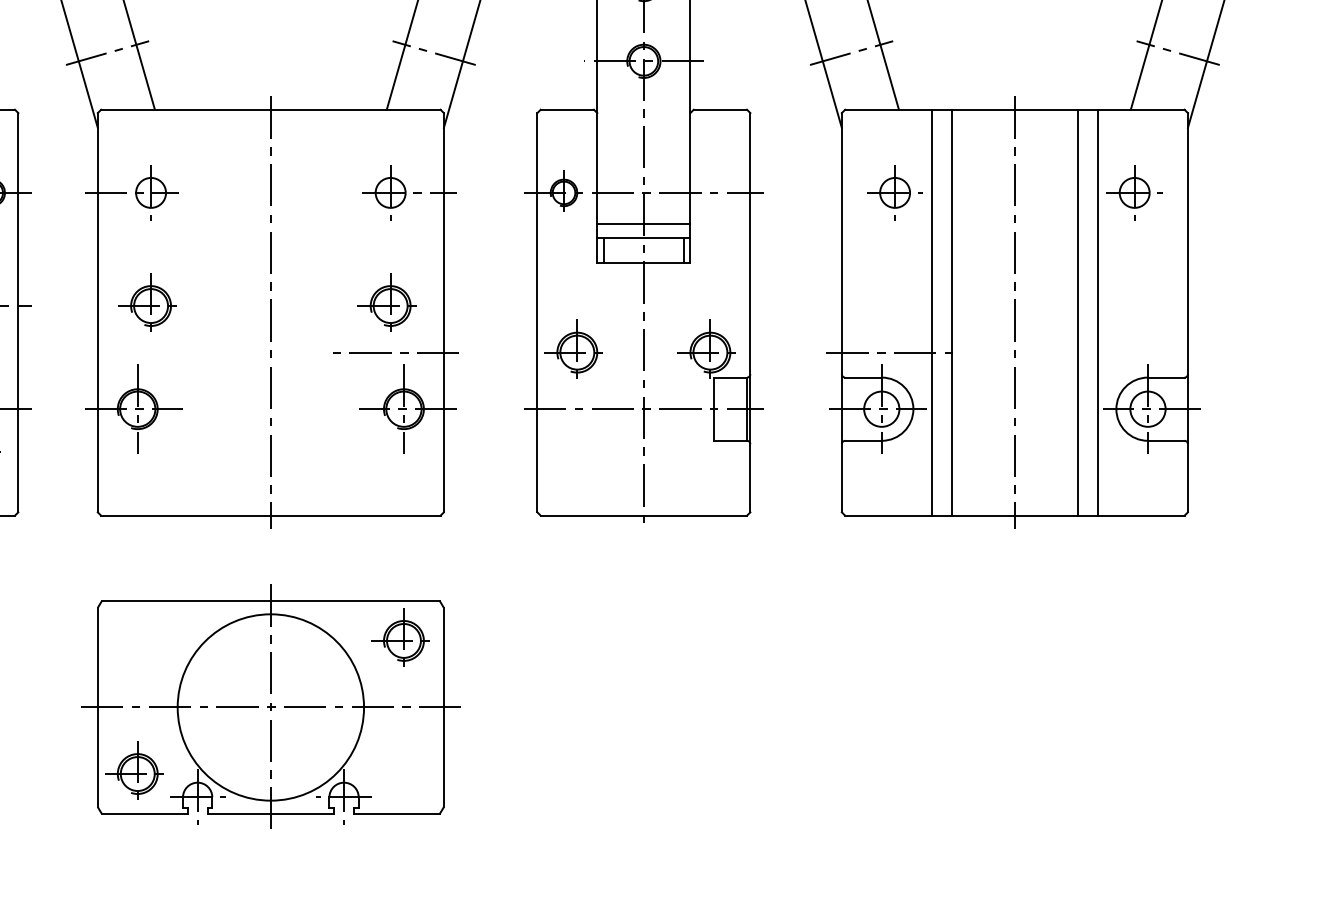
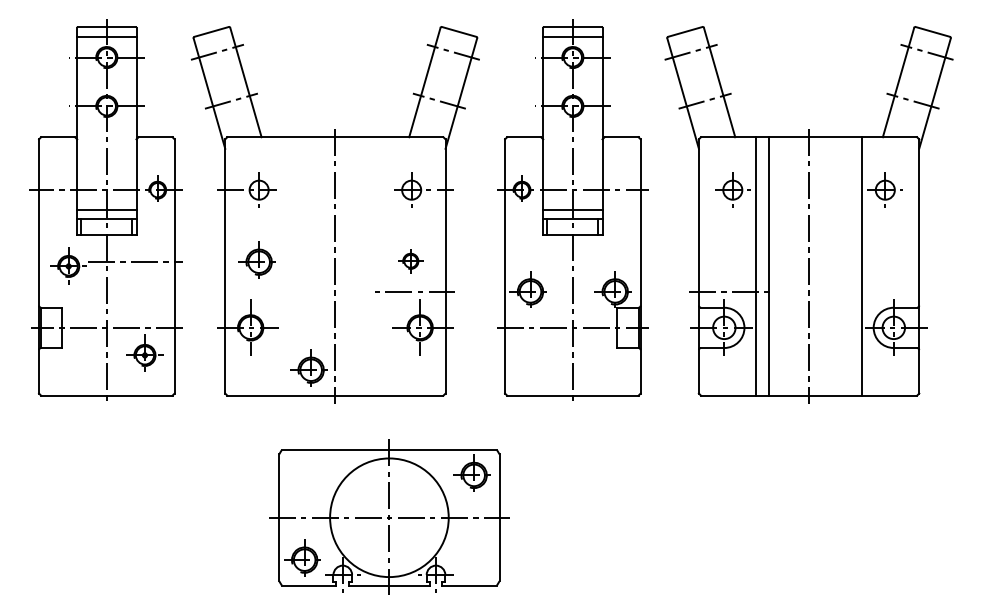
part: (387, 301) -> (409, 259), size x0.6
line: (1078, 312) -> (849, 266), removed
part: (228, 471) -> (308, 367), added
part: (270, 705) -> (389, 516), moved

